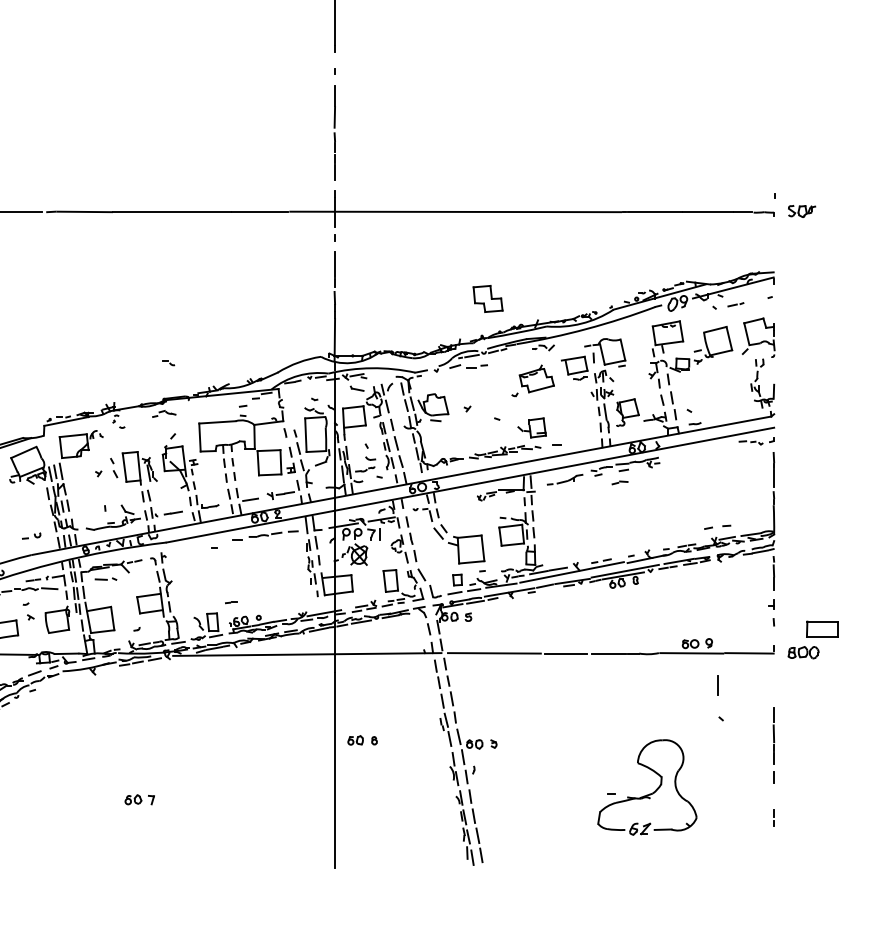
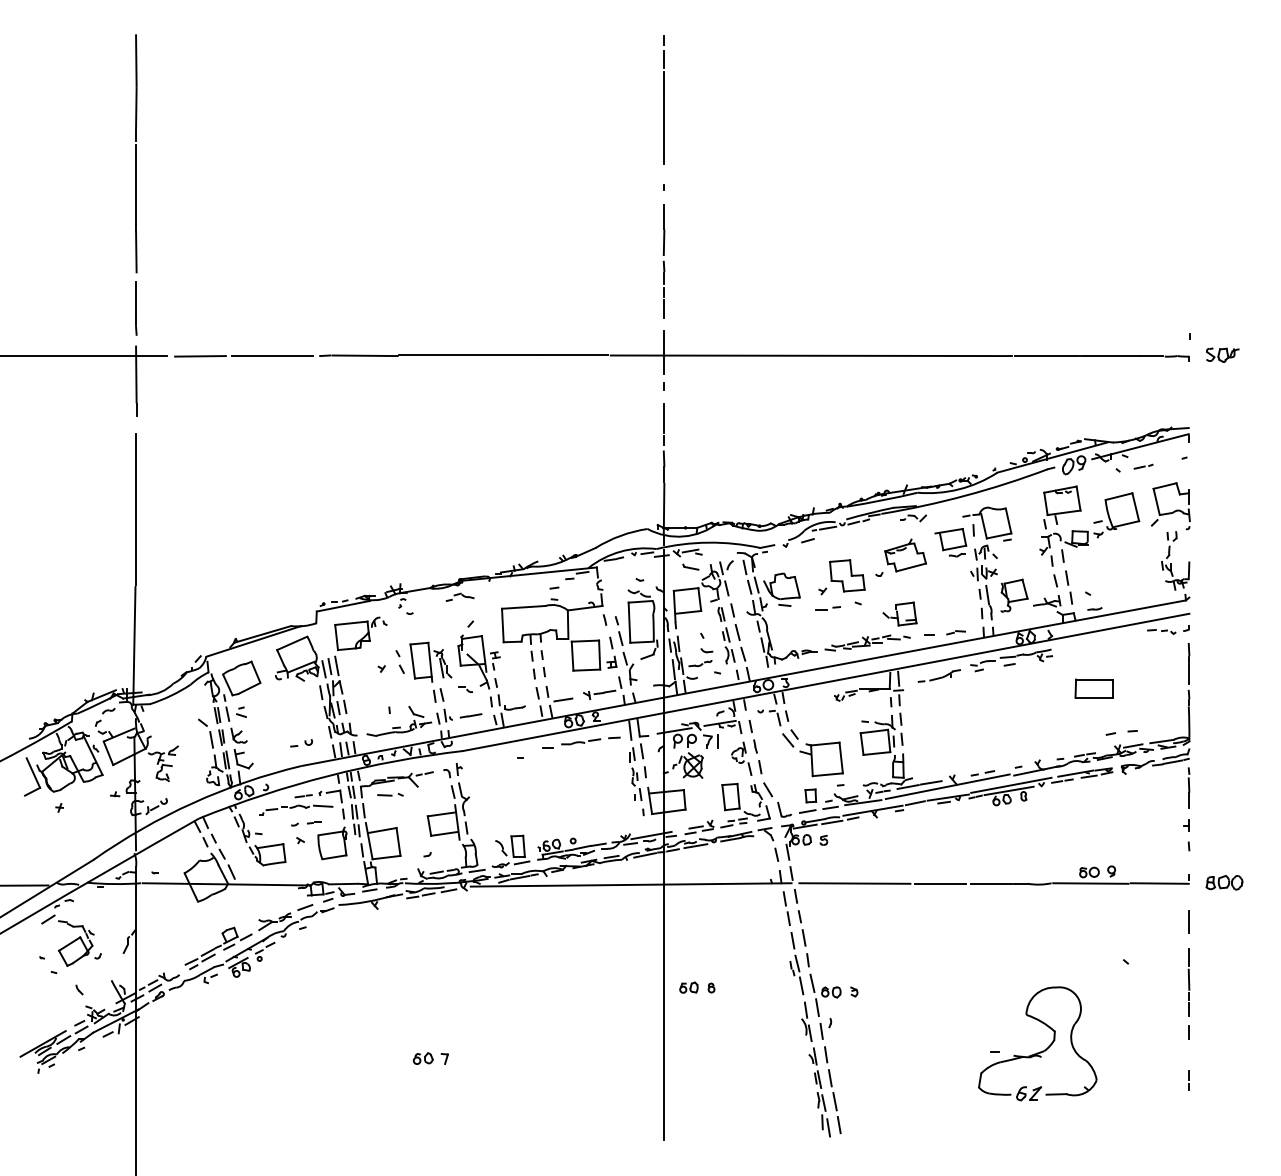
part: (488, 298) -> (847, 575), moved
part: (168, 363) -> (465, 689), moved
part: (476, 366) -> (827, 608), moved
part: (619, 482) -> (955, 632), moved
line: (231, 602) -> (314, 822), moved
part: (821, 629) -> (1093, 688), moved
line: (717, 685) -> (1188, 921), moved

